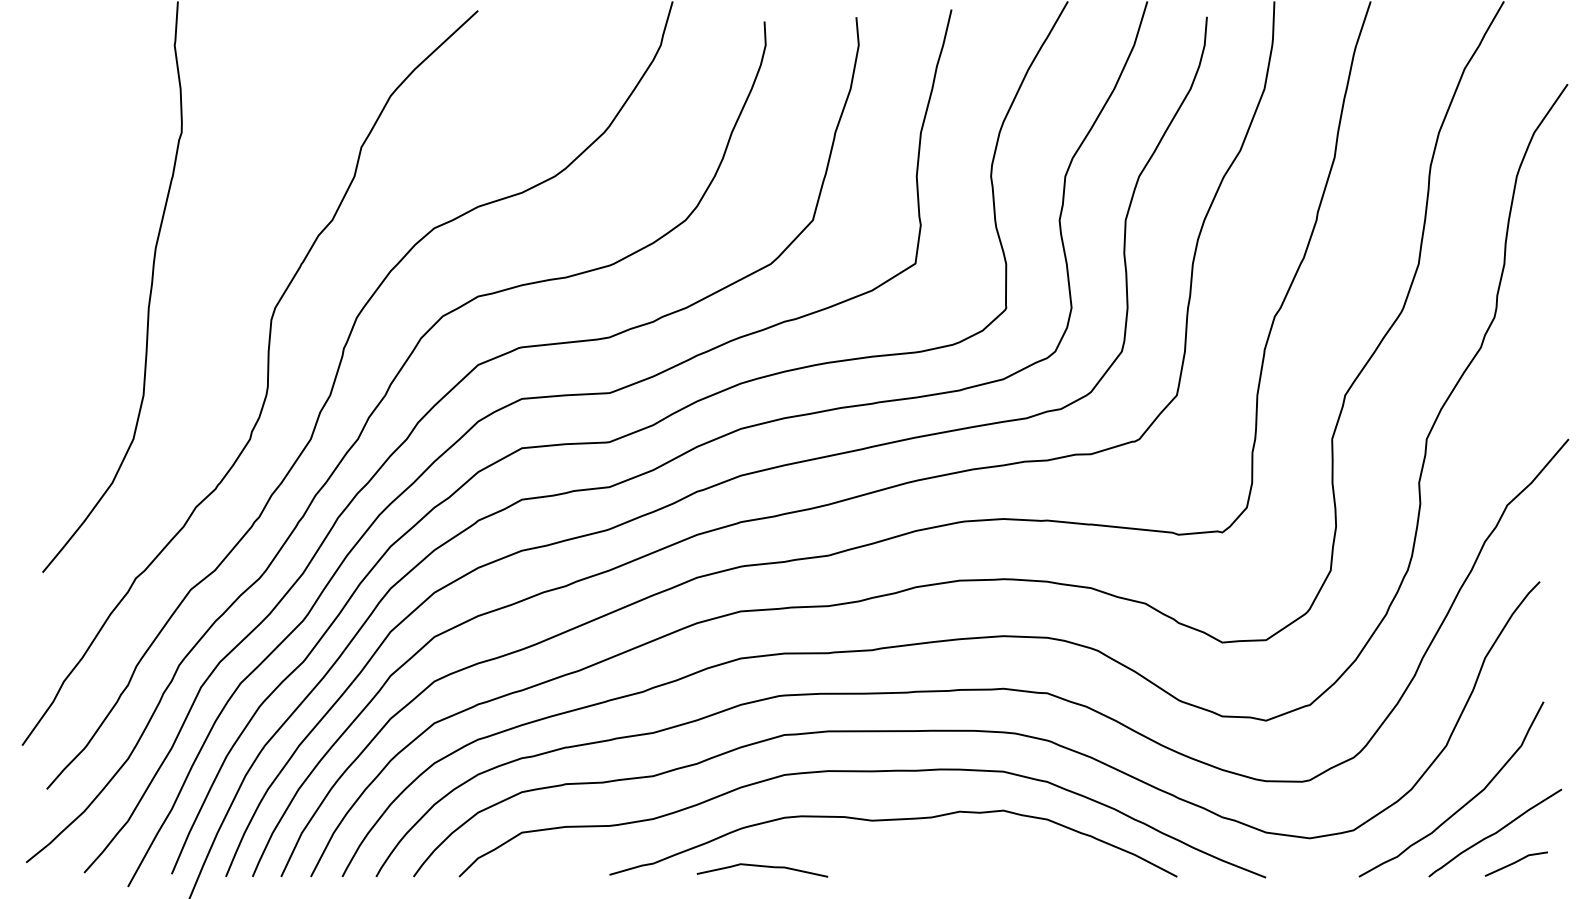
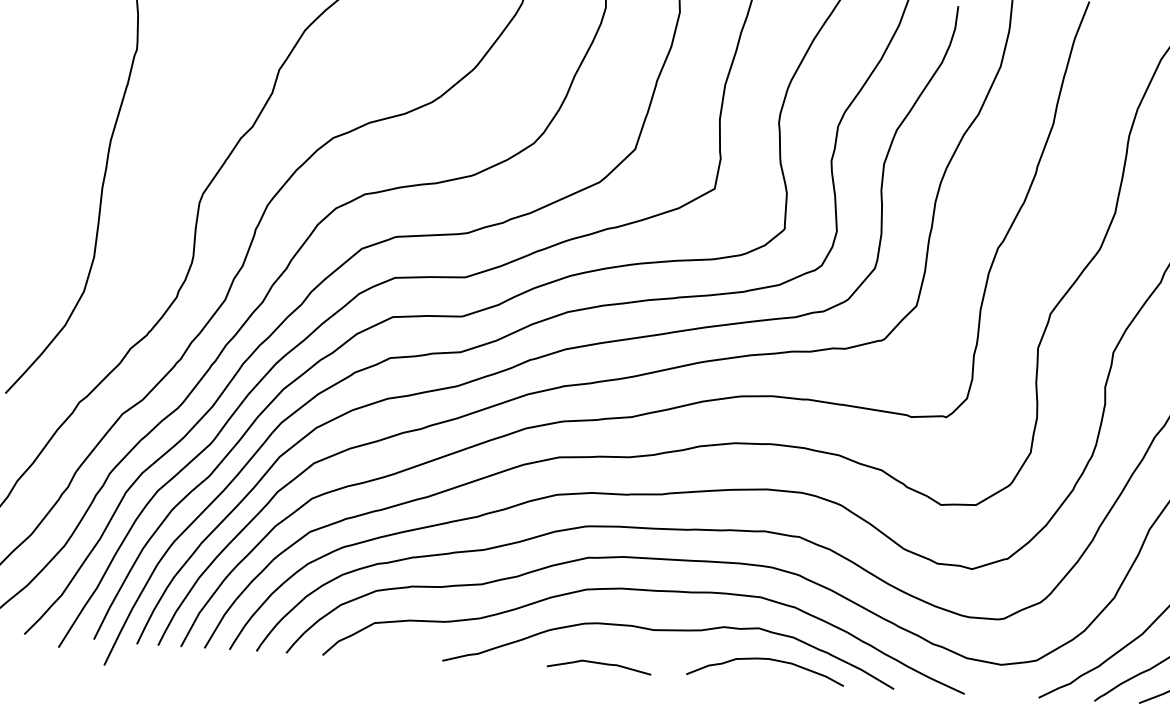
curve: (1014, 849) -> (765, 659), added
curve: (762, 867) -> (599, 664), moved

